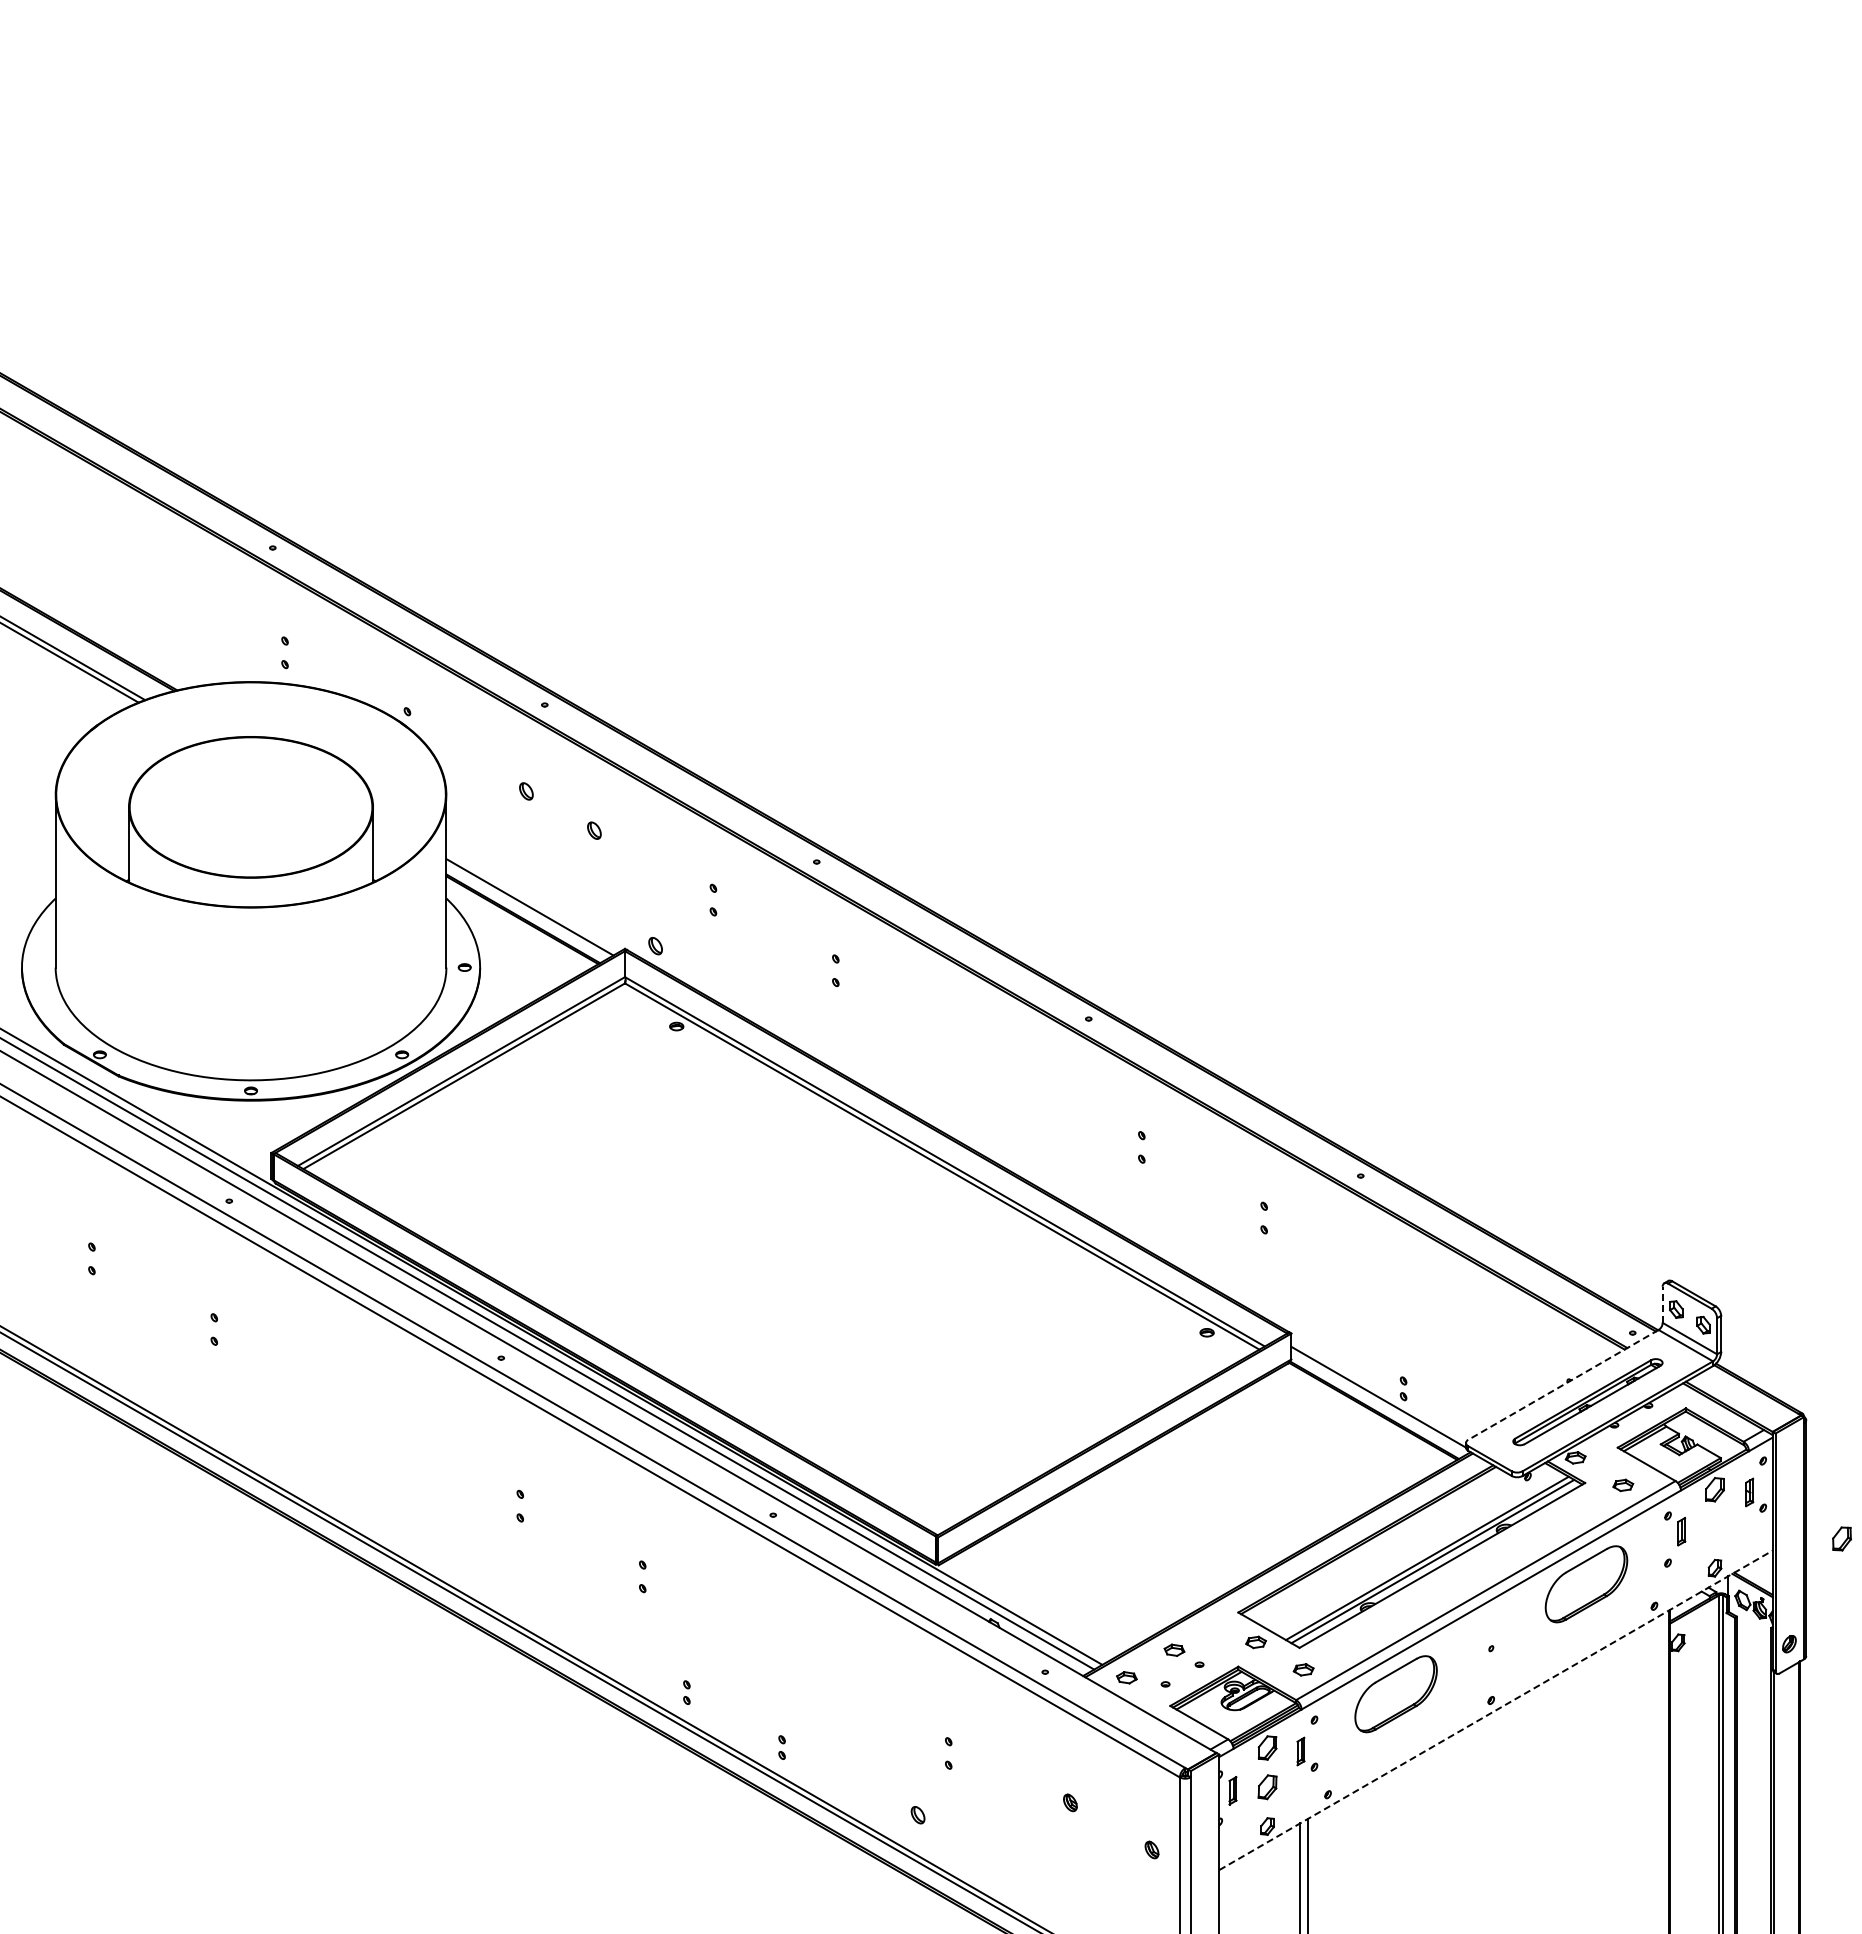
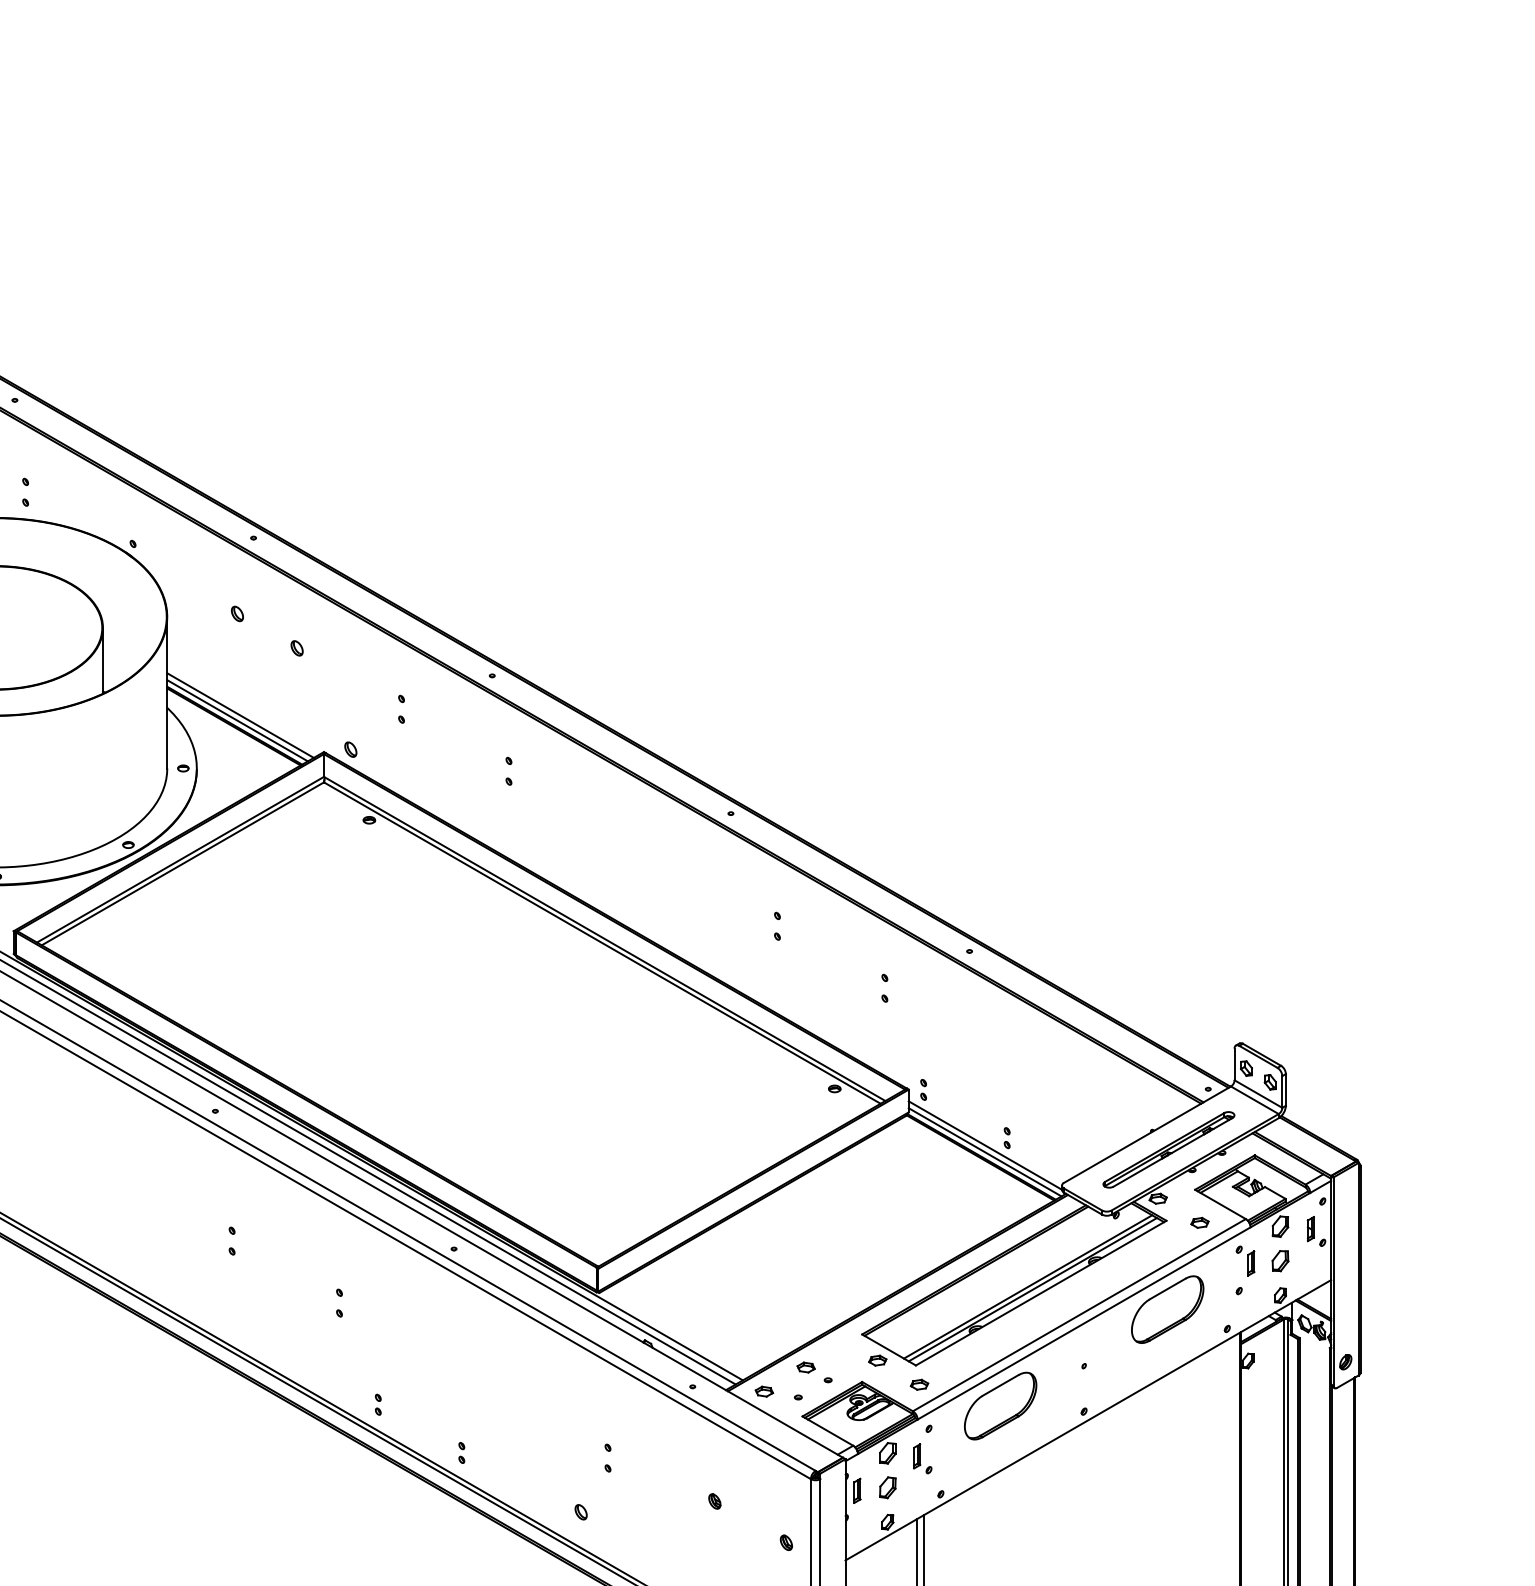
line: (526, 912) -> (237, 720), added
line: (1662, 1304) -> (1234, 1064), dashed -> solid
part: (1308, 1333) -> (923, 1089), added
line: (1563, 1384) -> (1147, 1134), dashed -> solid
line: (1378, 1404) -> (985, 1151), added
part: (1841, 1538) -> (1280, 1260), moved
line: (1496, 1710) -> (1088, 1420), dashed -> solid

